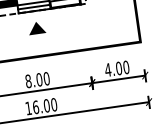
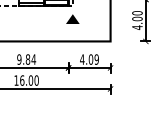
part: (36, 27) -> (72, 18), moved
text: (125, 67) -> (96, 59), 4.00 -> 4.09
text: (37, 79) -> (26, 59), 8.00 -> 9.84

